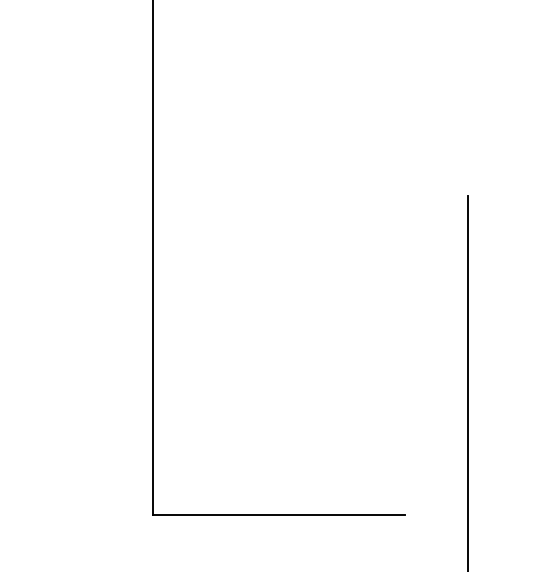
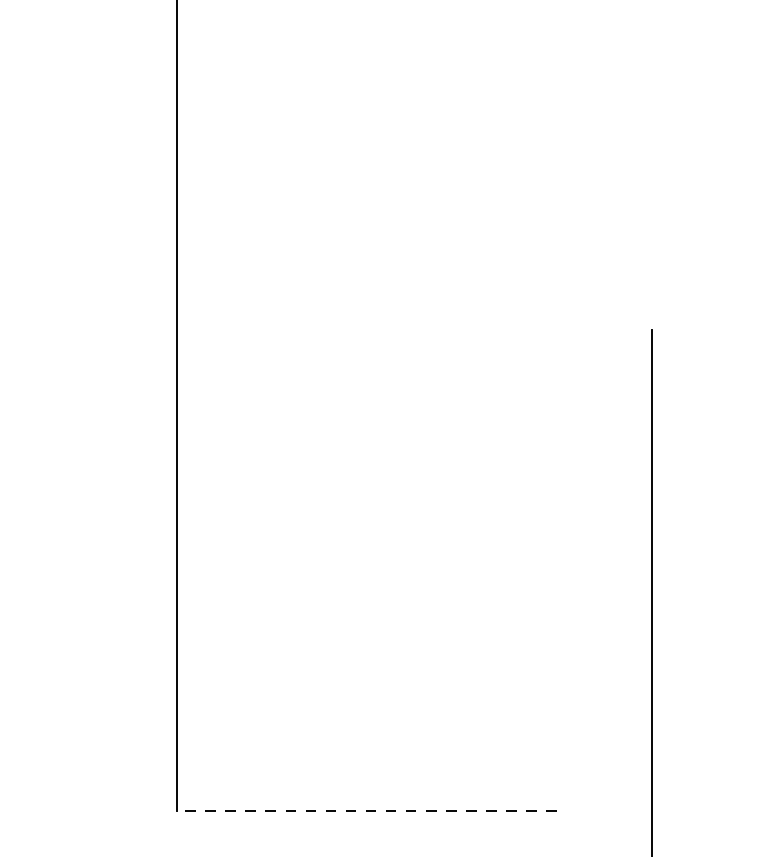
line: (278, 514) -> (366, 811), solid -> dashed

